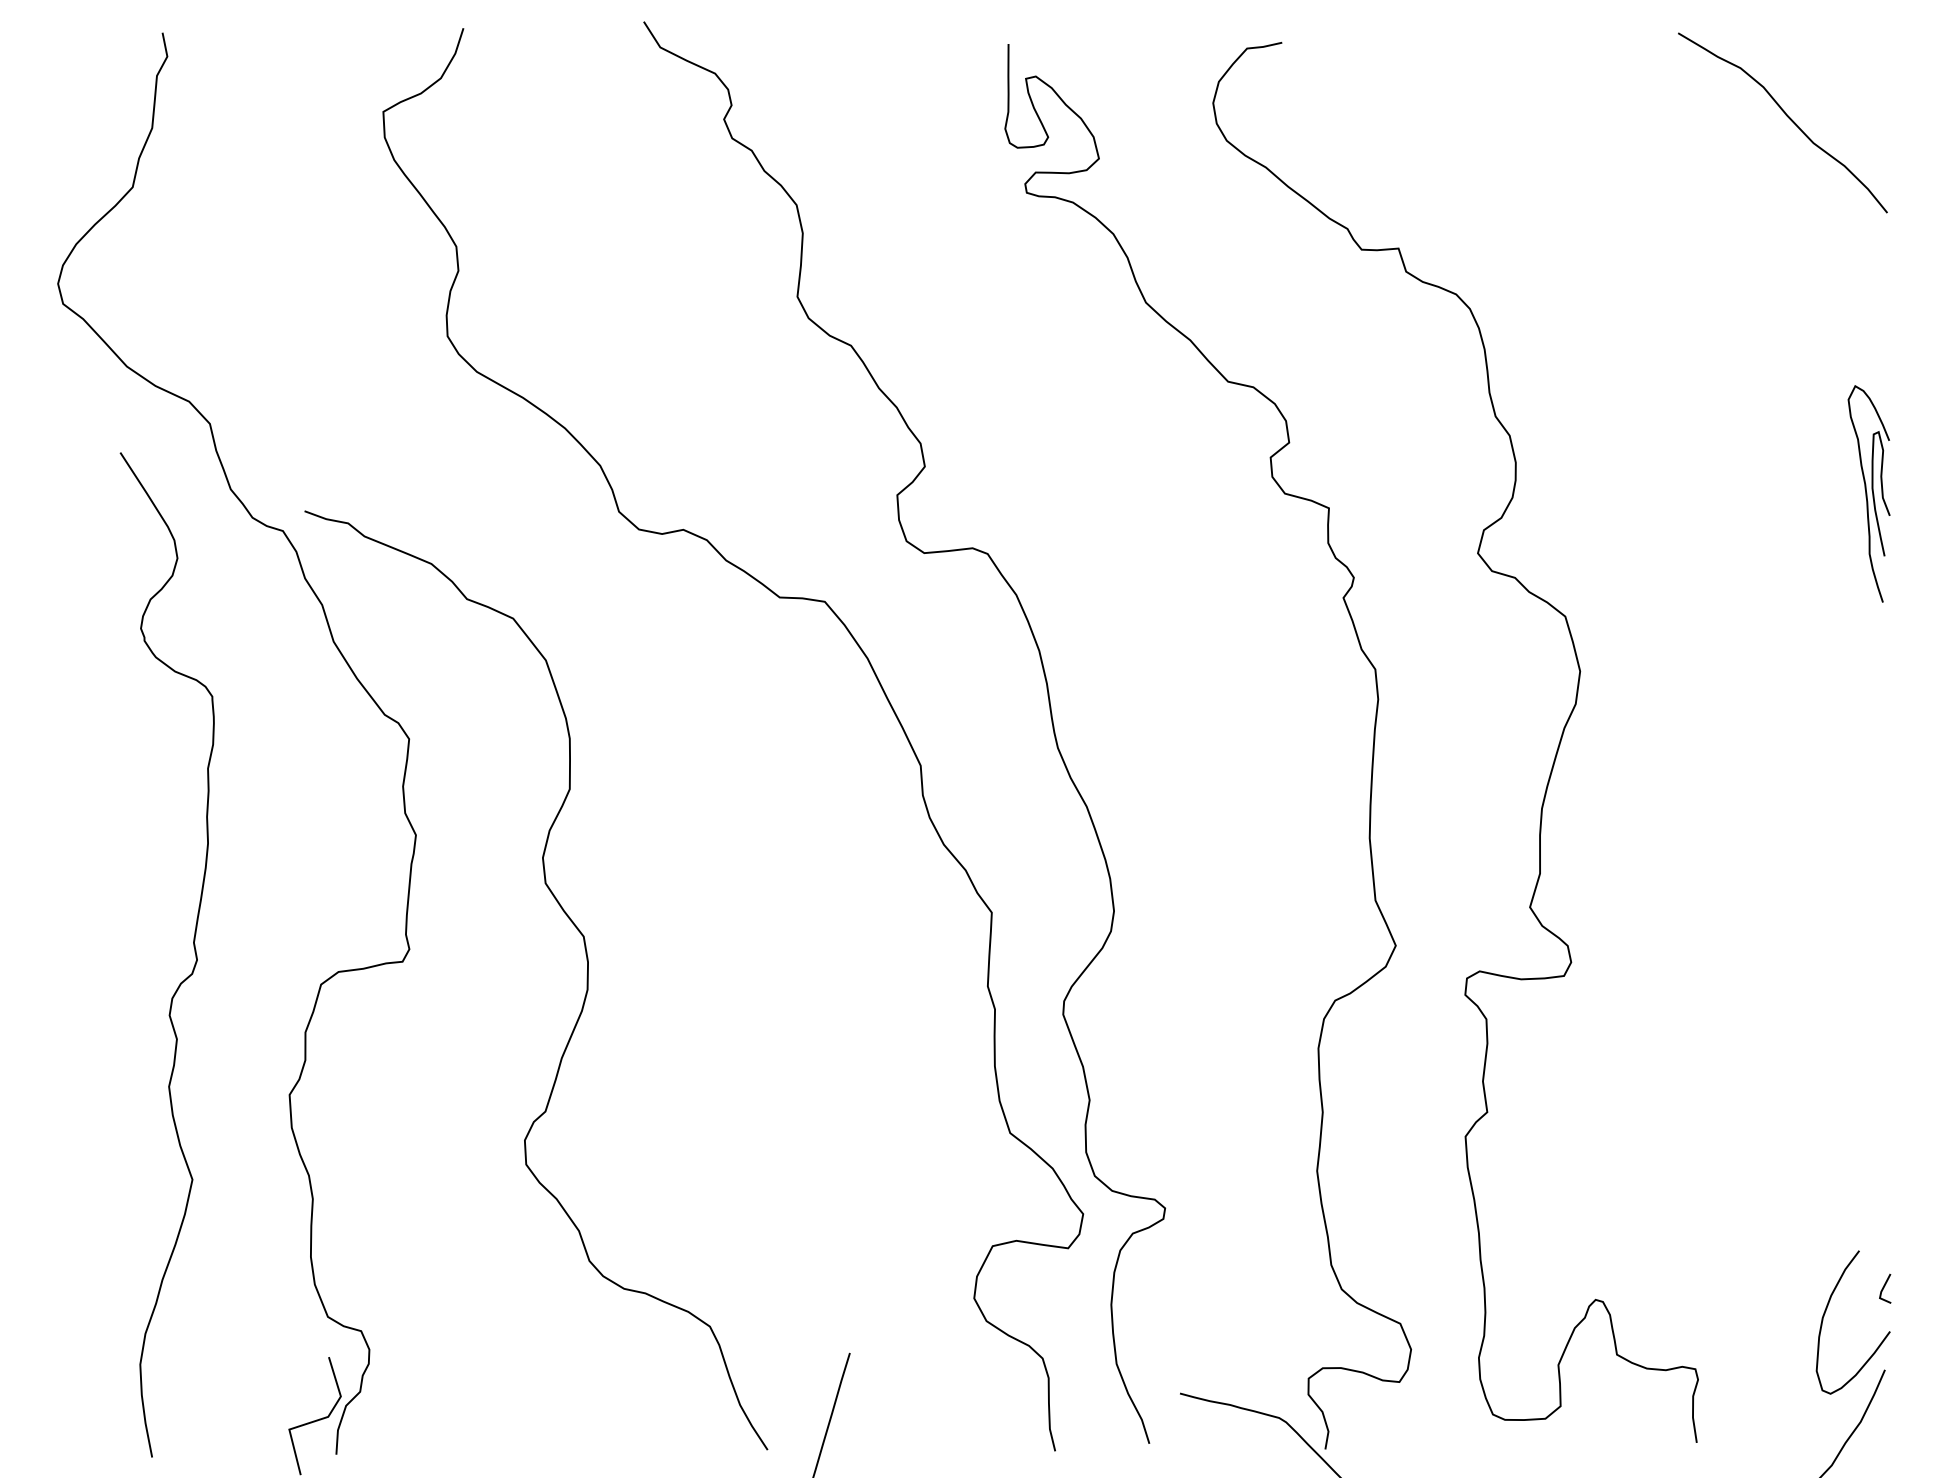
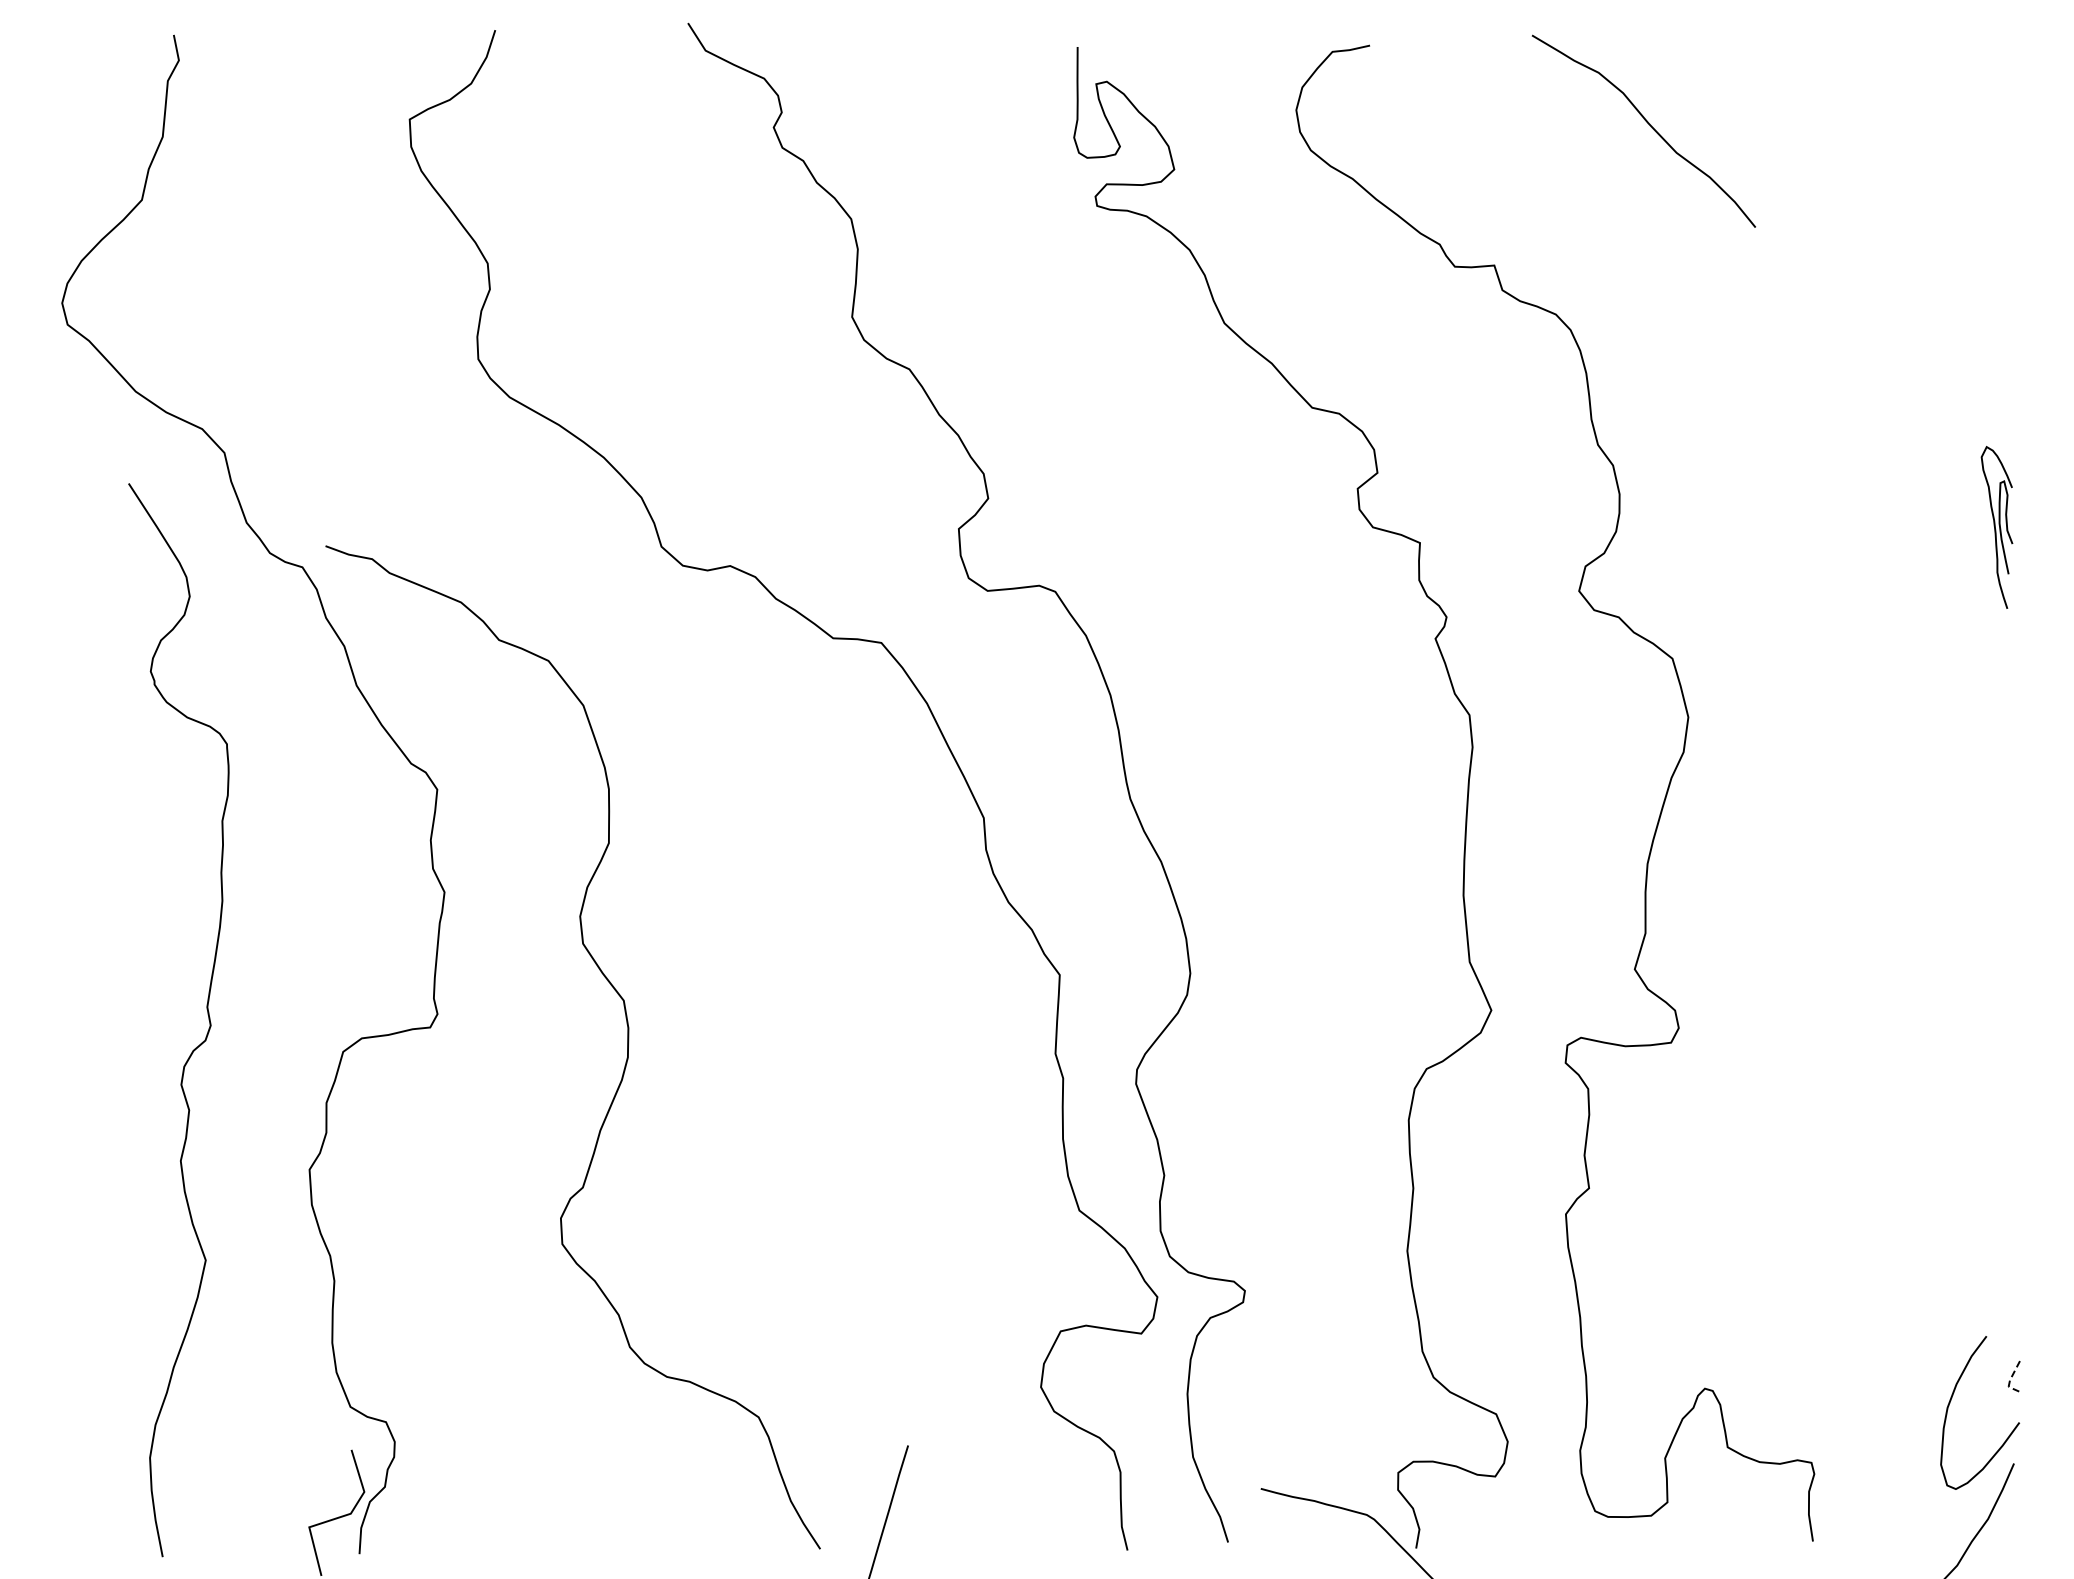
curve: (1787, 116) -> (1648, 124), moved
part: (1868, 493) -> (1996, 527), size x0.7
line: (1881, 1292) -> (2010, 1380), solid -> dashed

